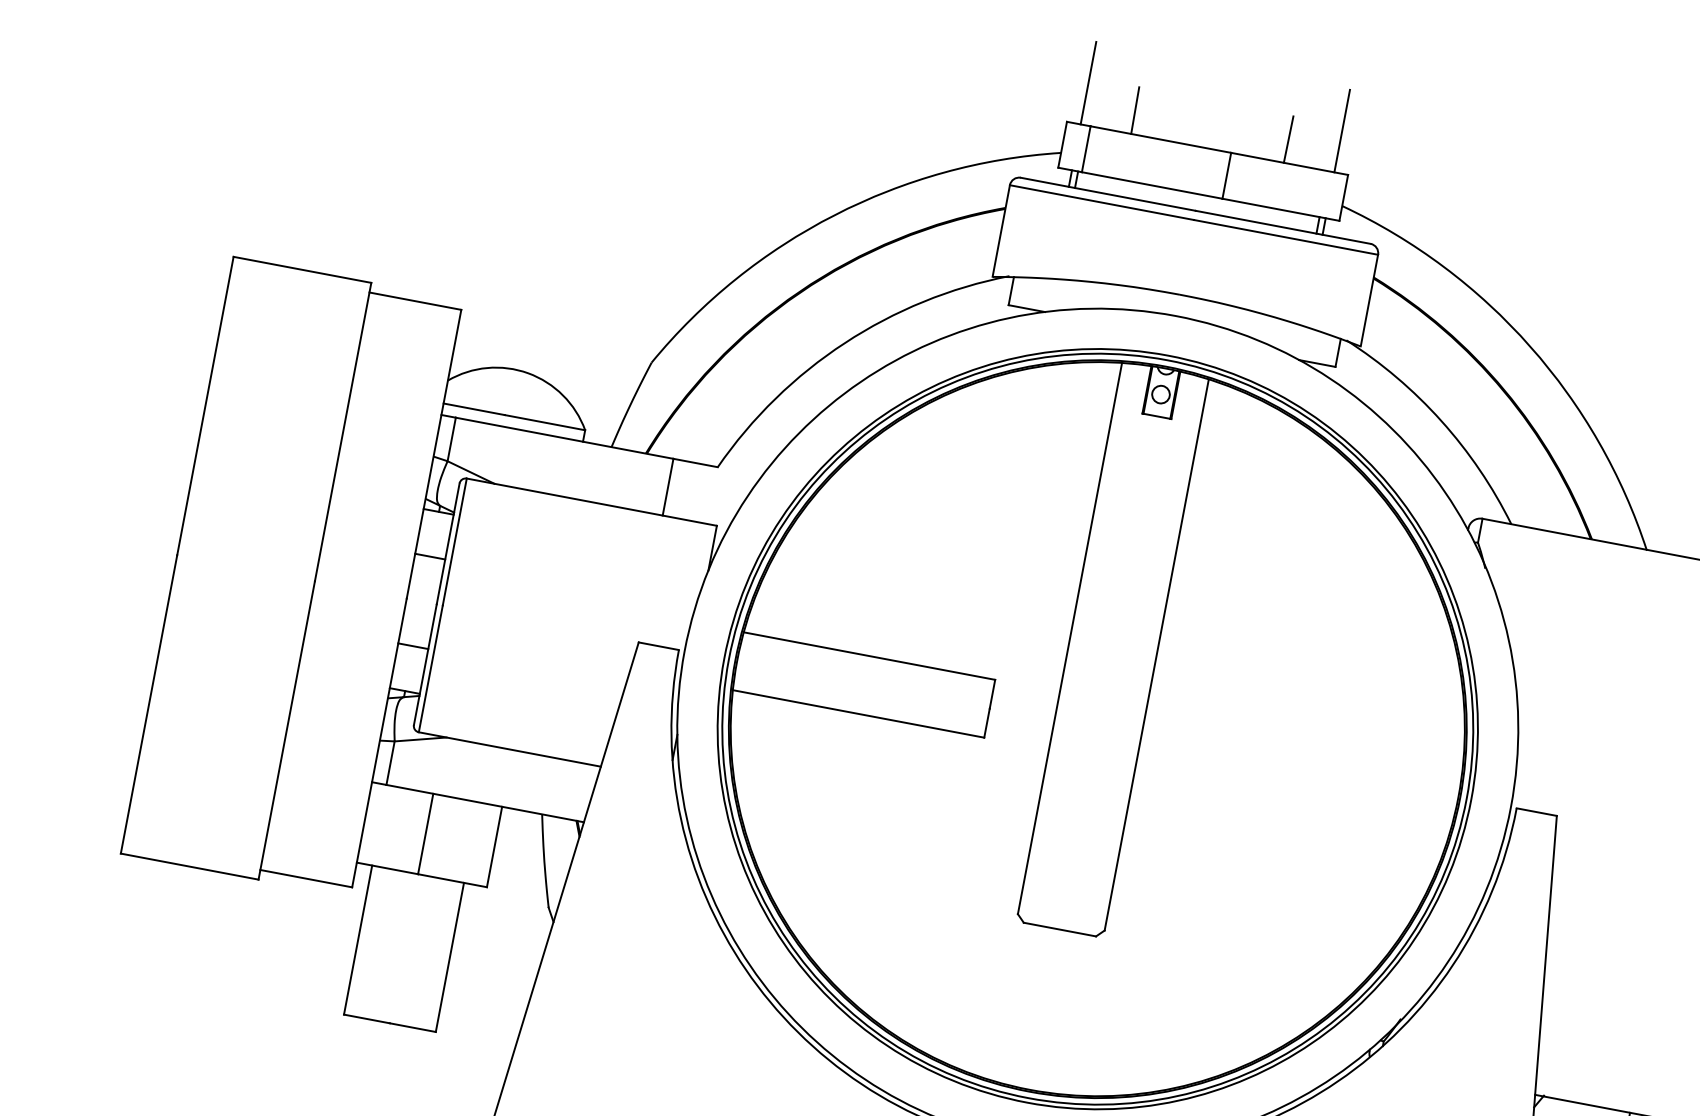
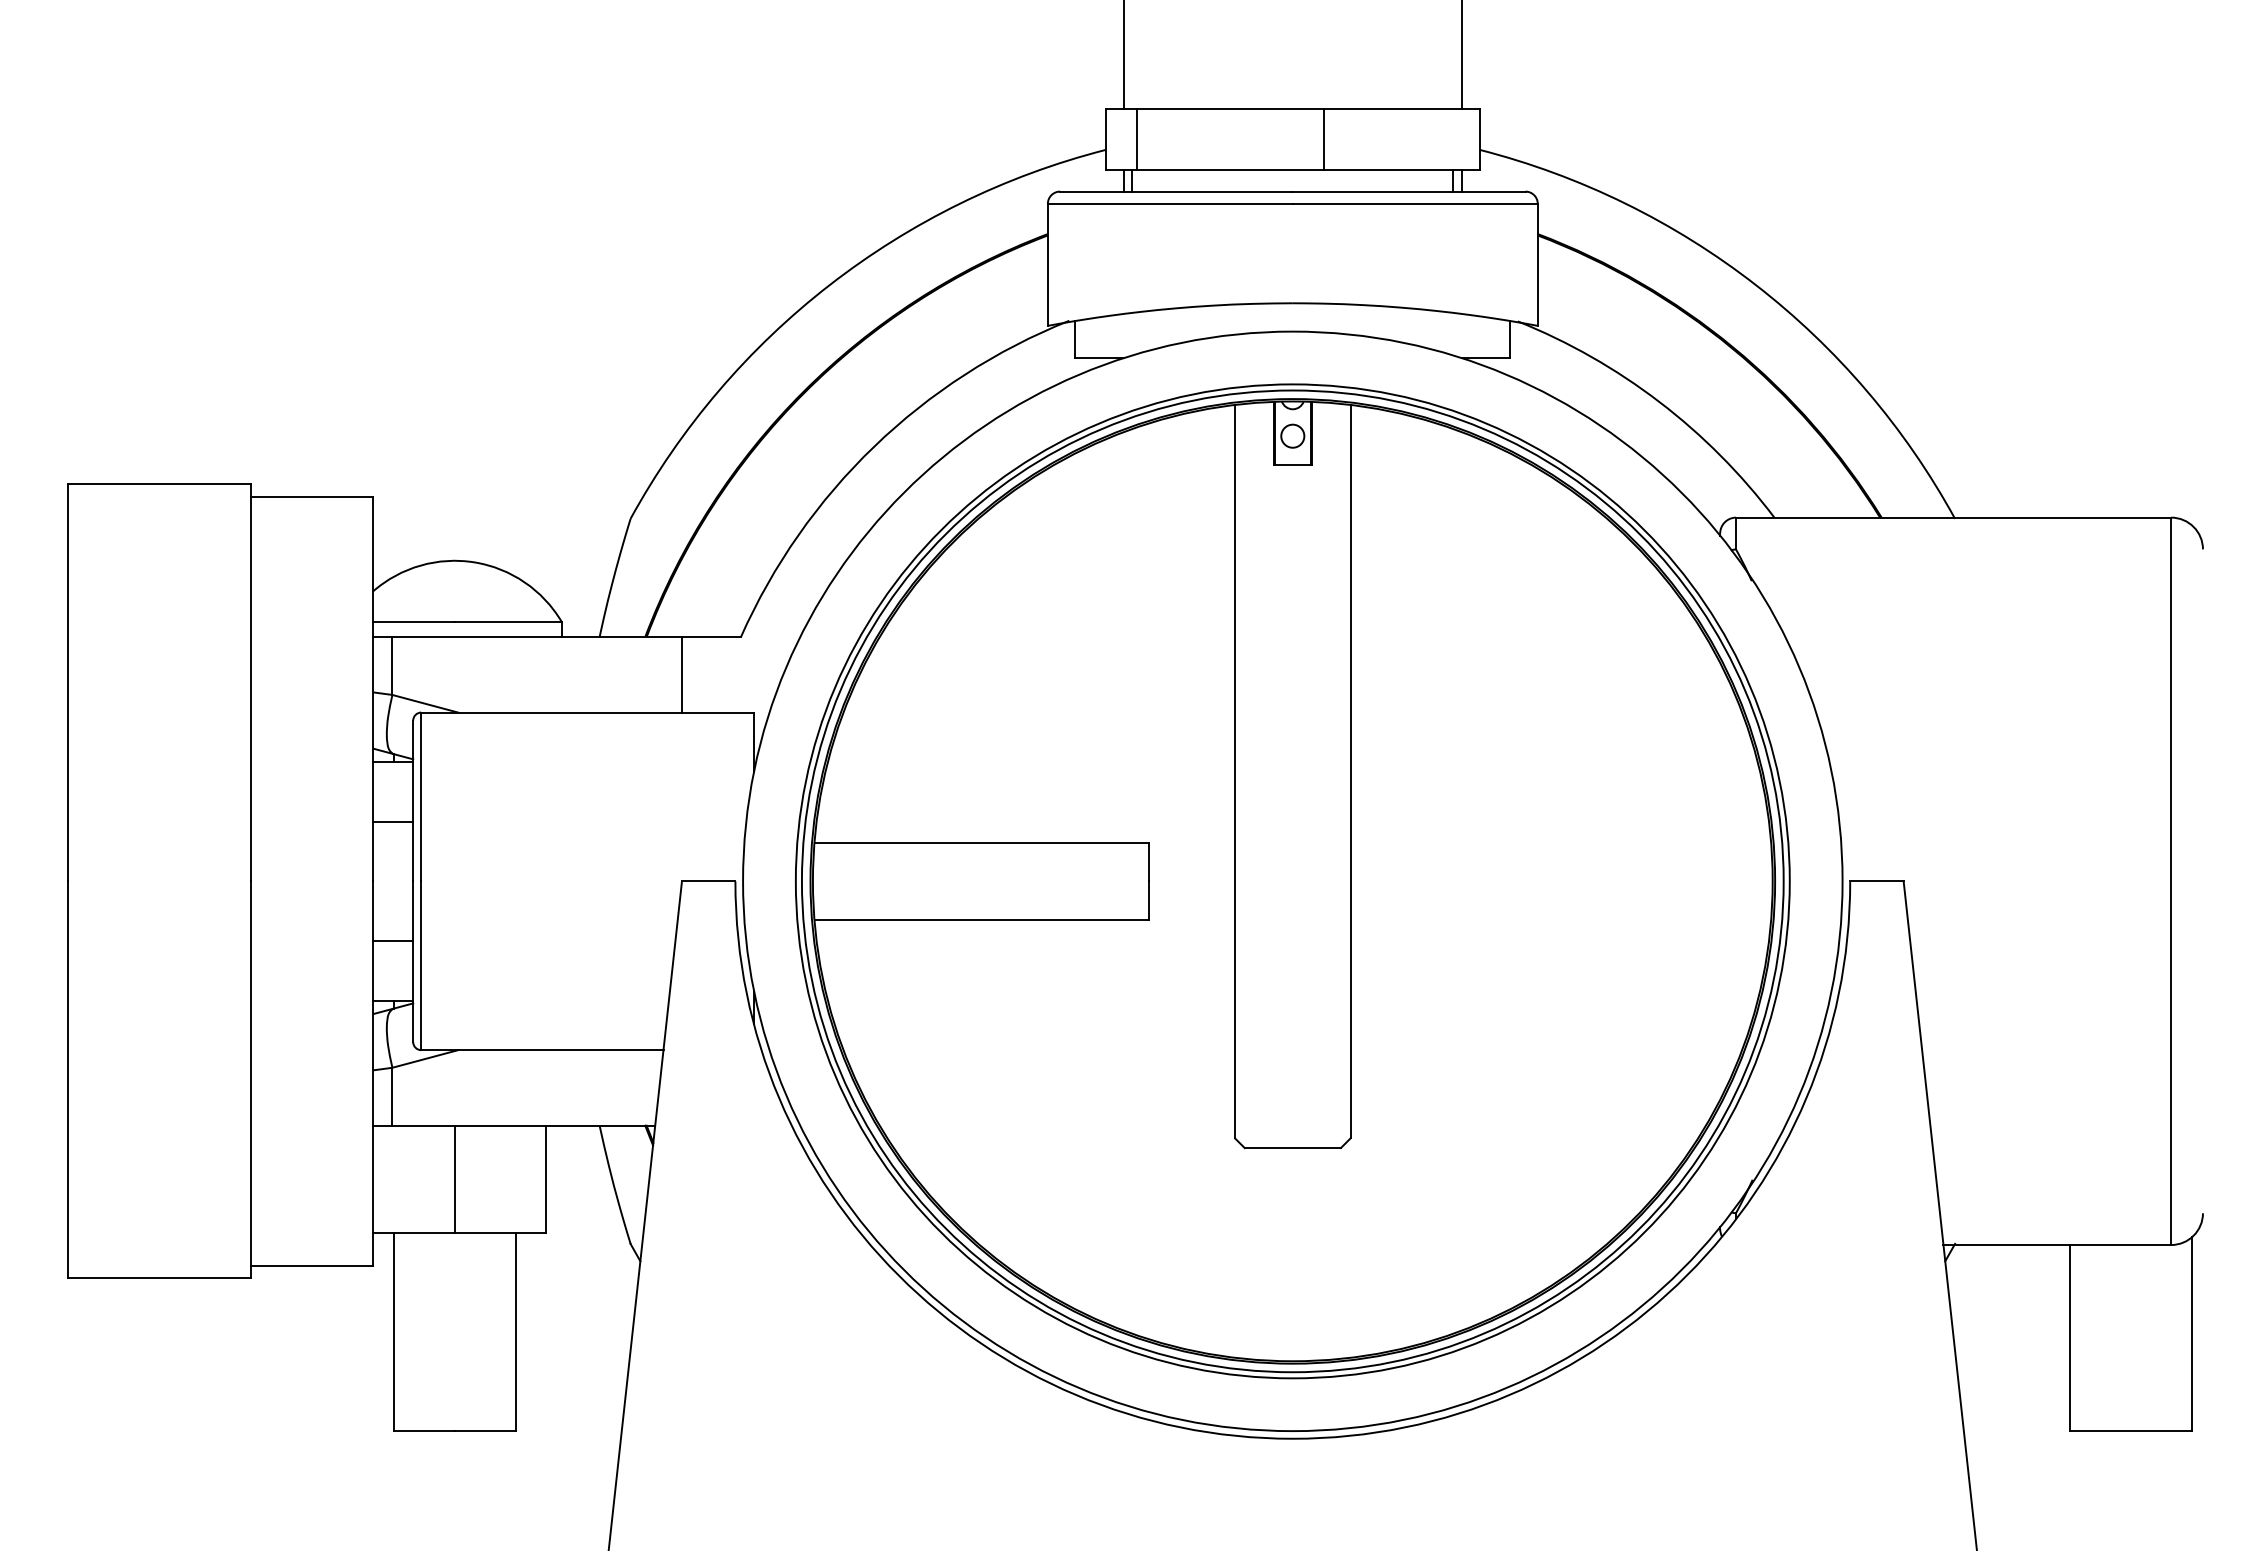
line: (1135, 110) -> (1190, 77), removed
line: (1288, 139) -> (1394, 77), removed

